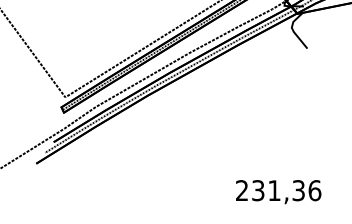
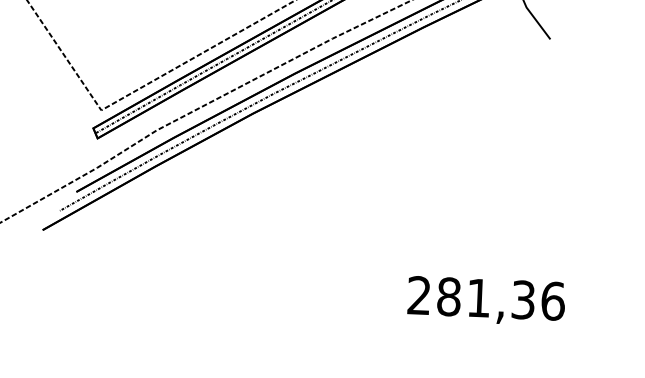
text: (258, 190) -> (449, 296), 231,36 -> 281,36

